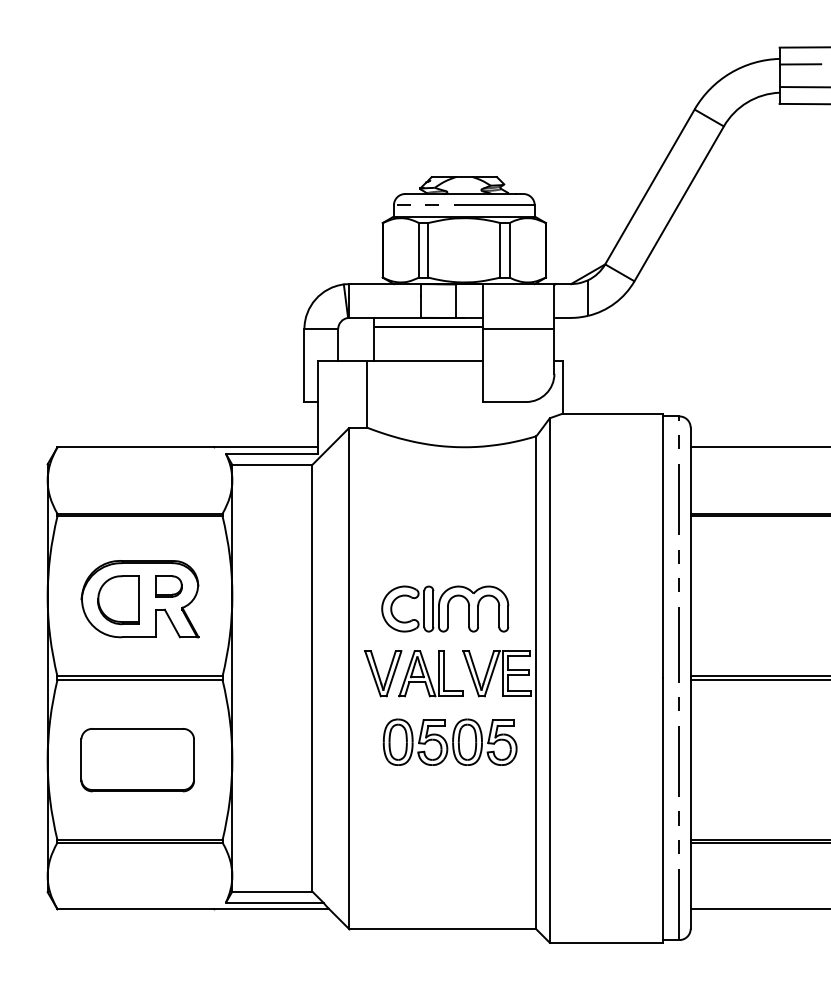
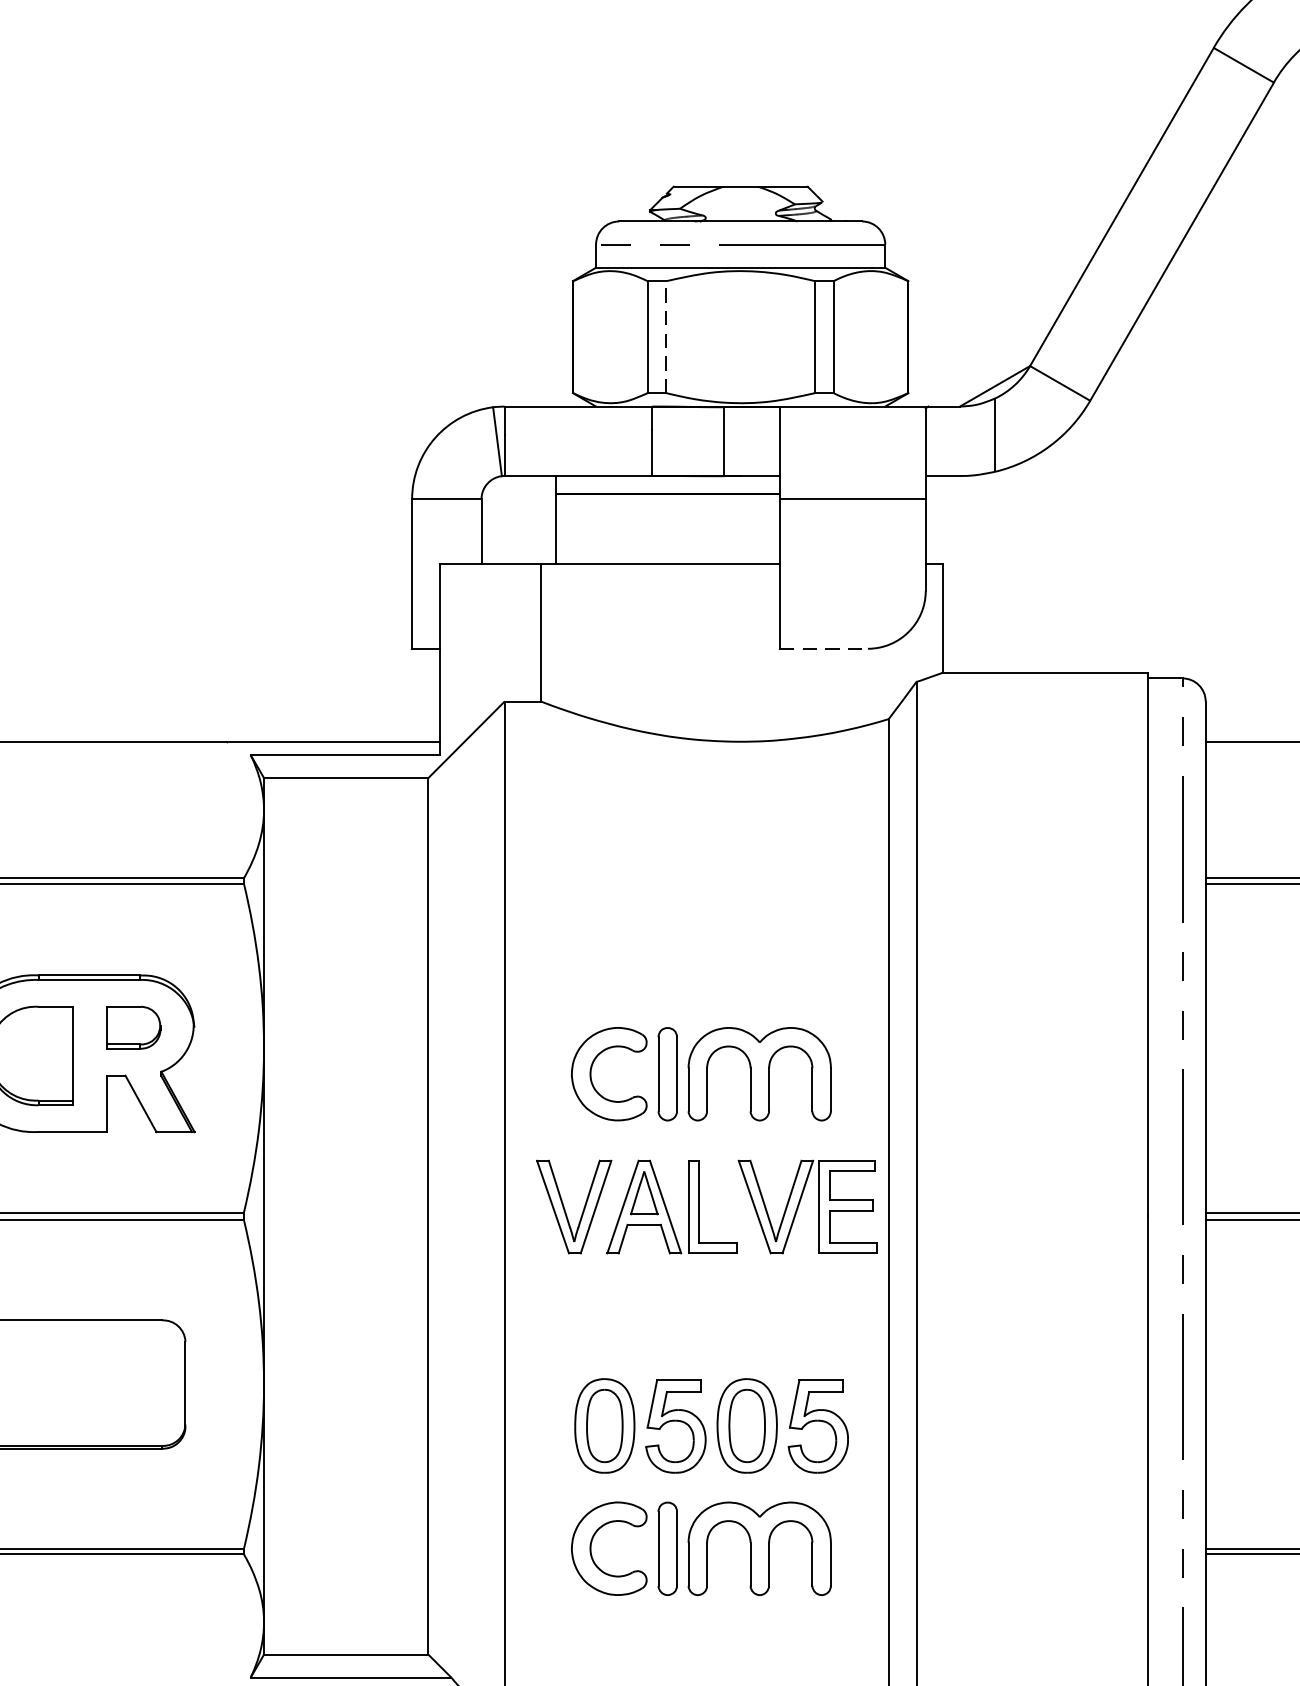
line: (428, 249) -> (667, 335), solid -> dashed
line: (505, 402) -> (825, 649), solid -> dashed
part: (449, 741) -> (710, 1424), moved
part: (445, 839) -> (701, 1547), added

